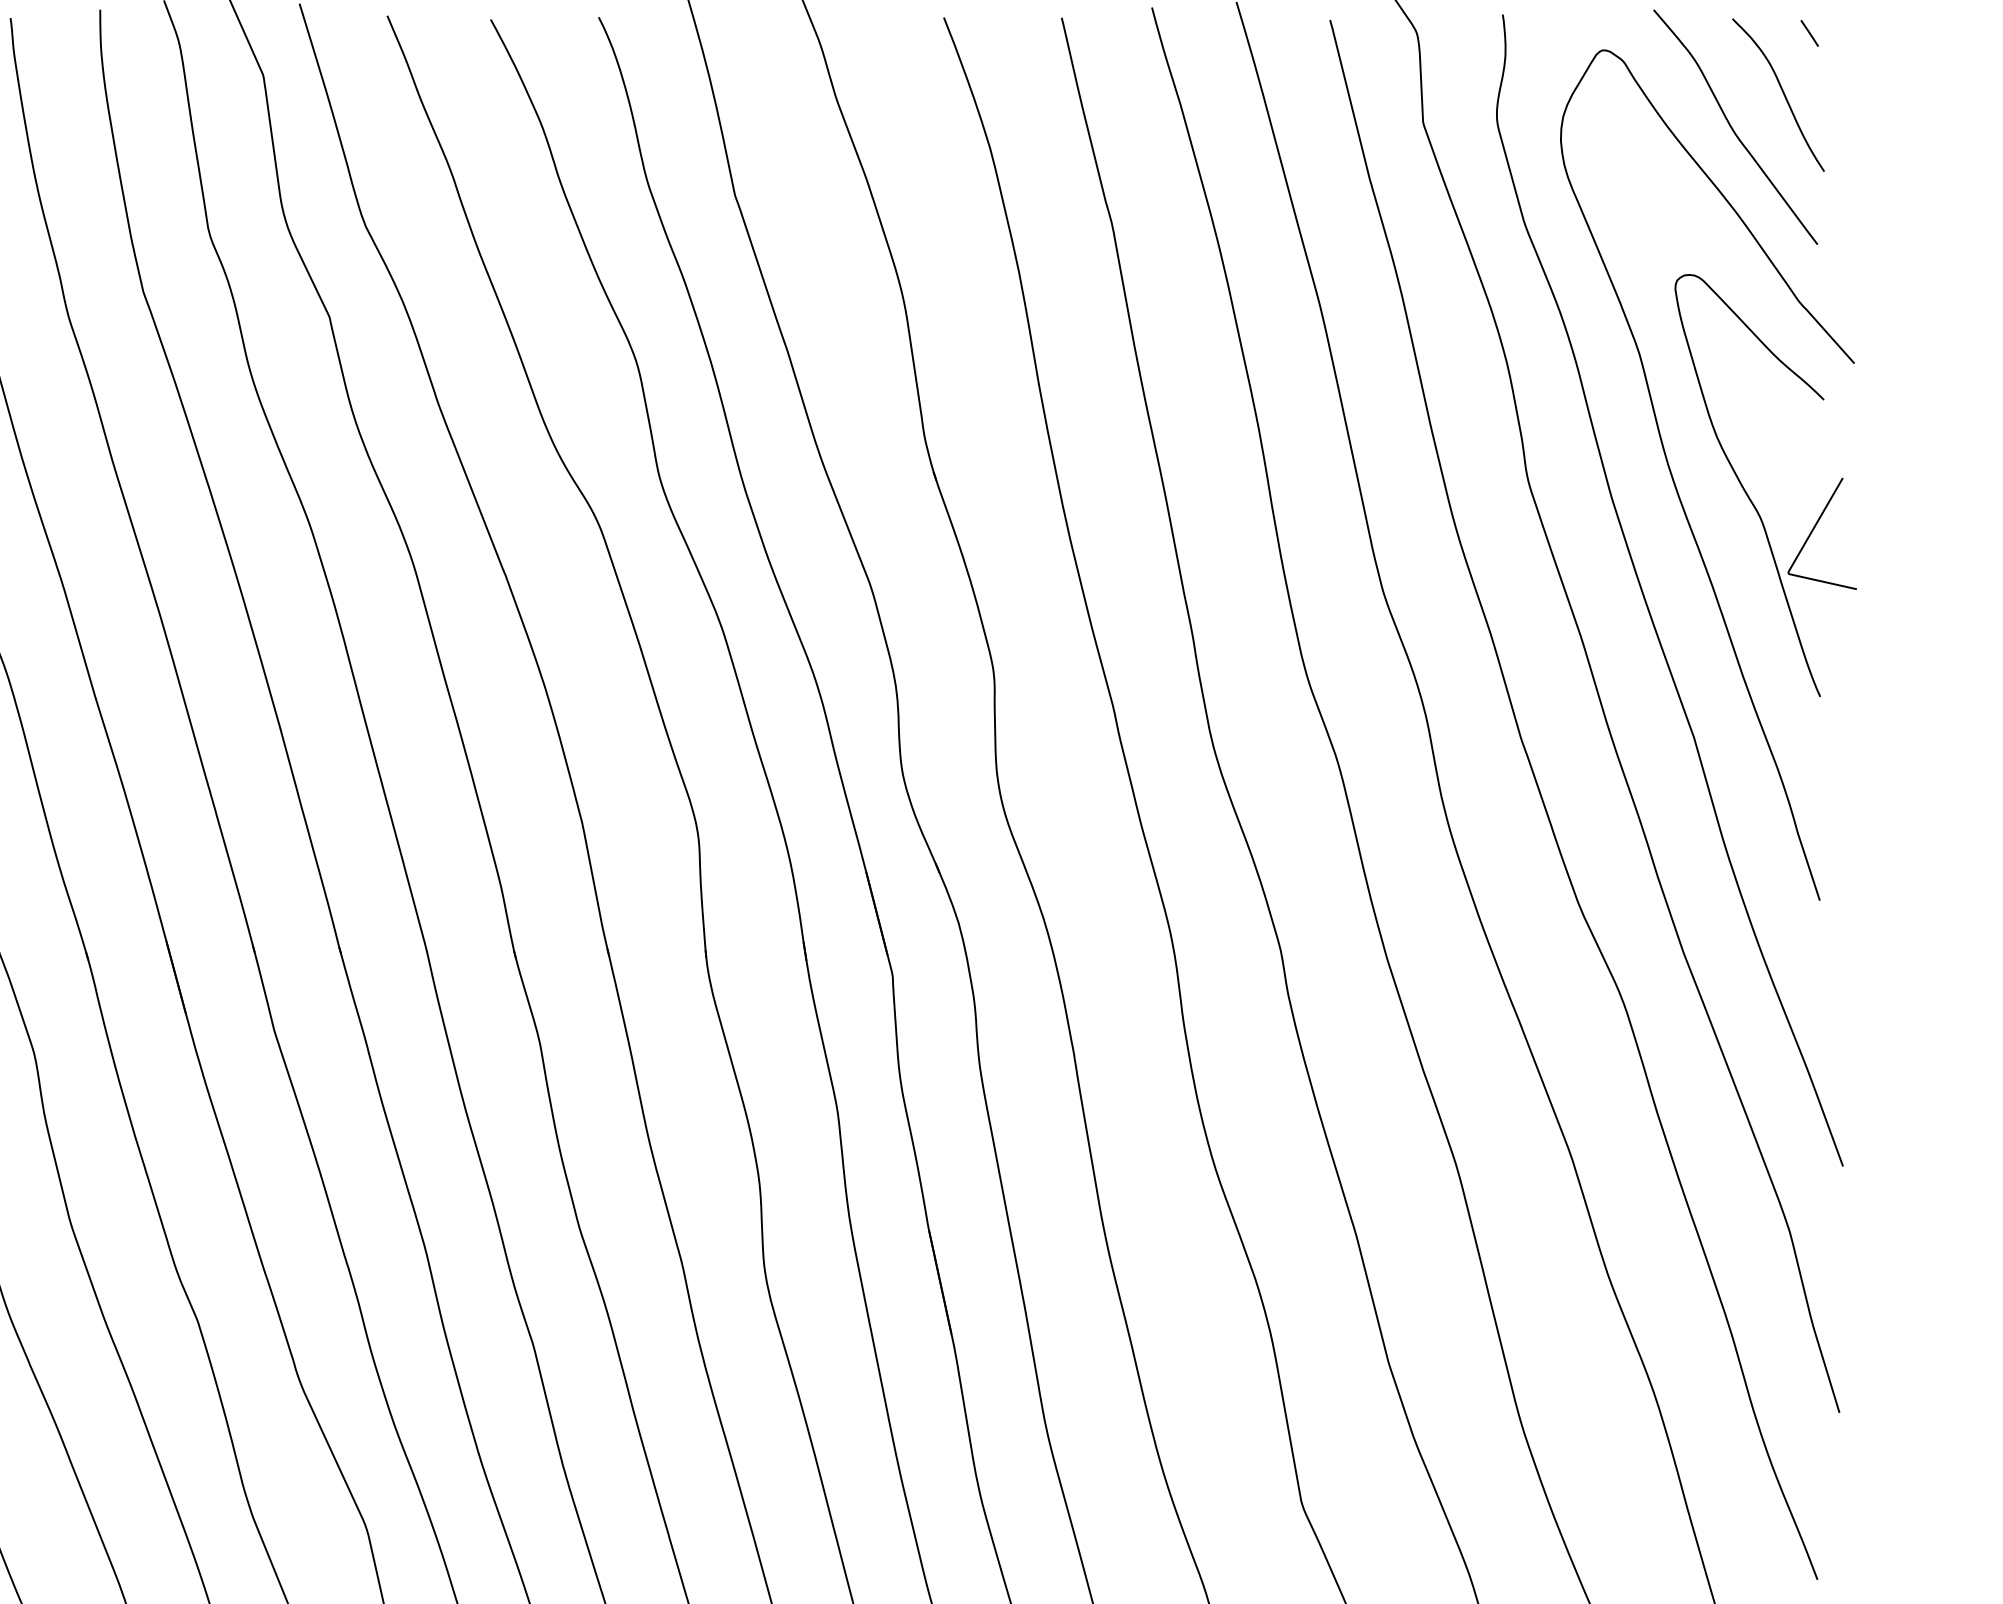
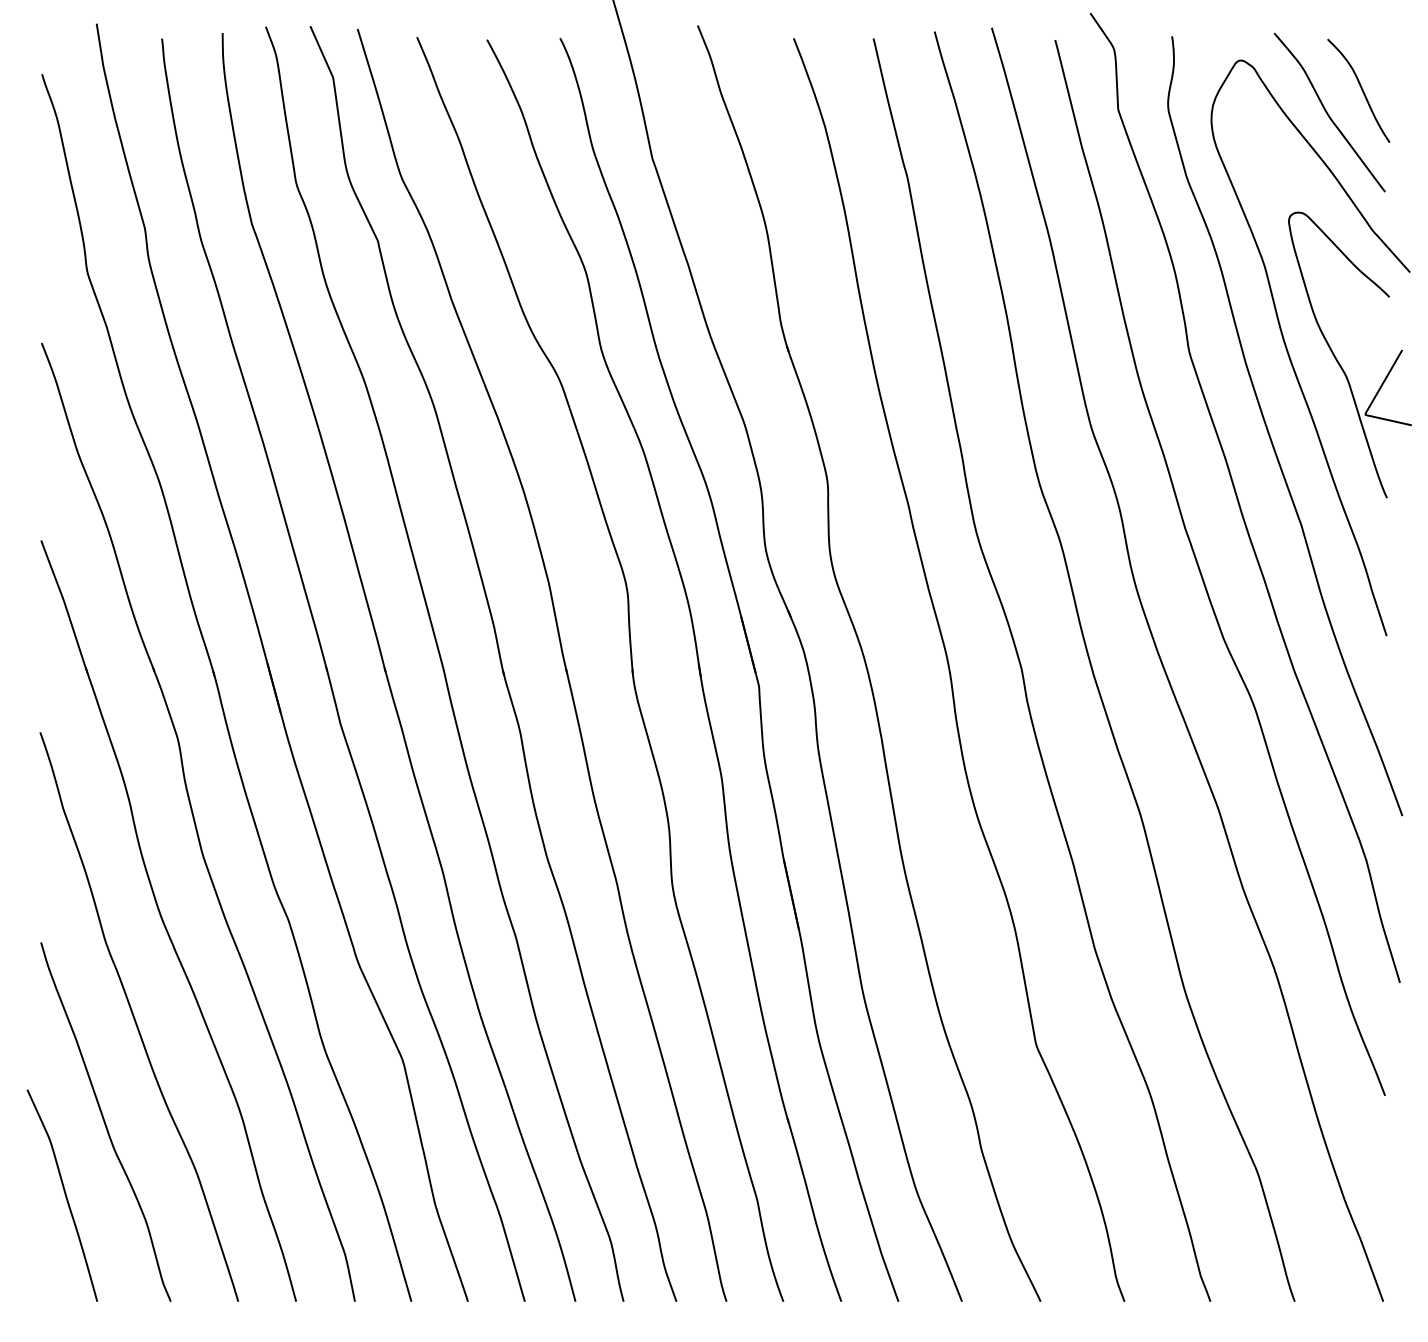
line: (1809, 32) -> (1379, 48), removed

